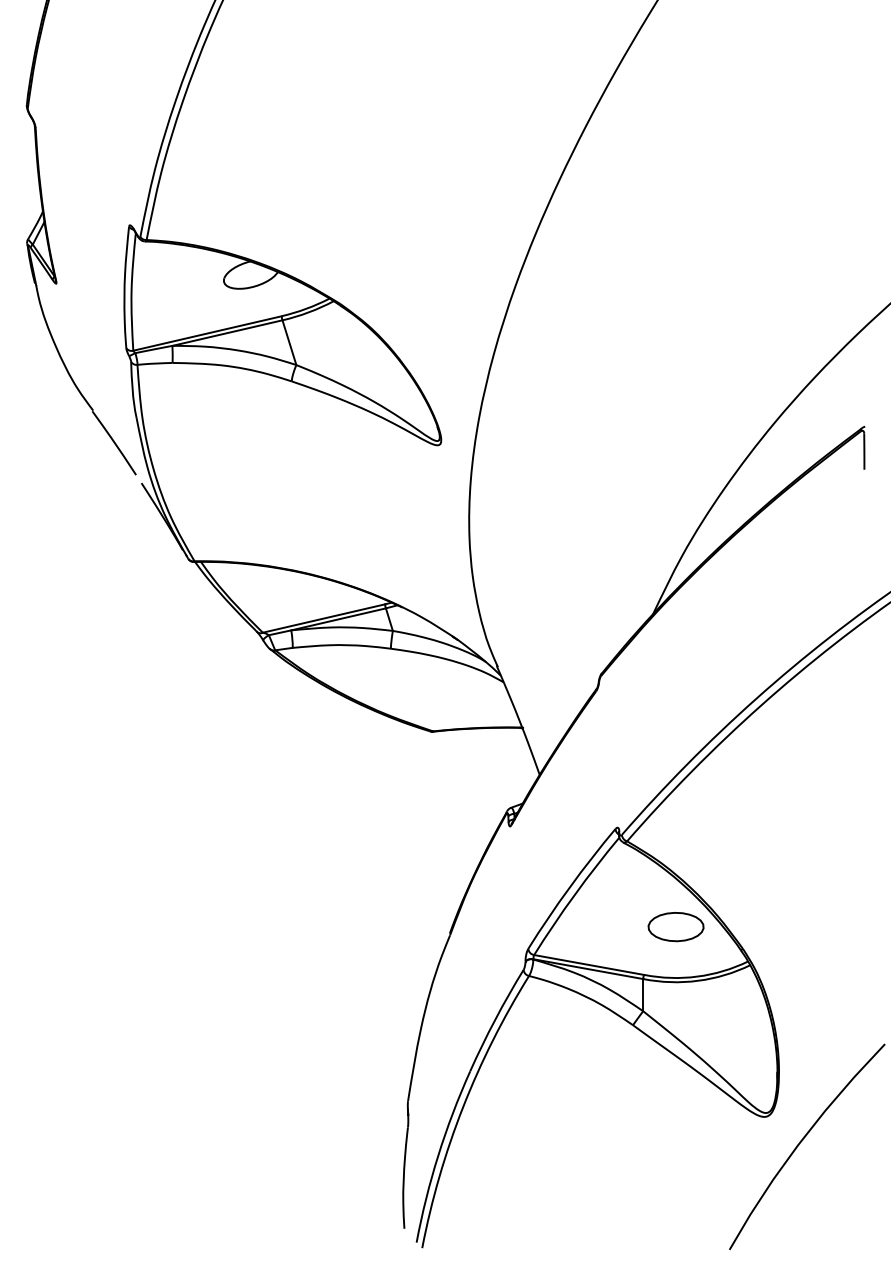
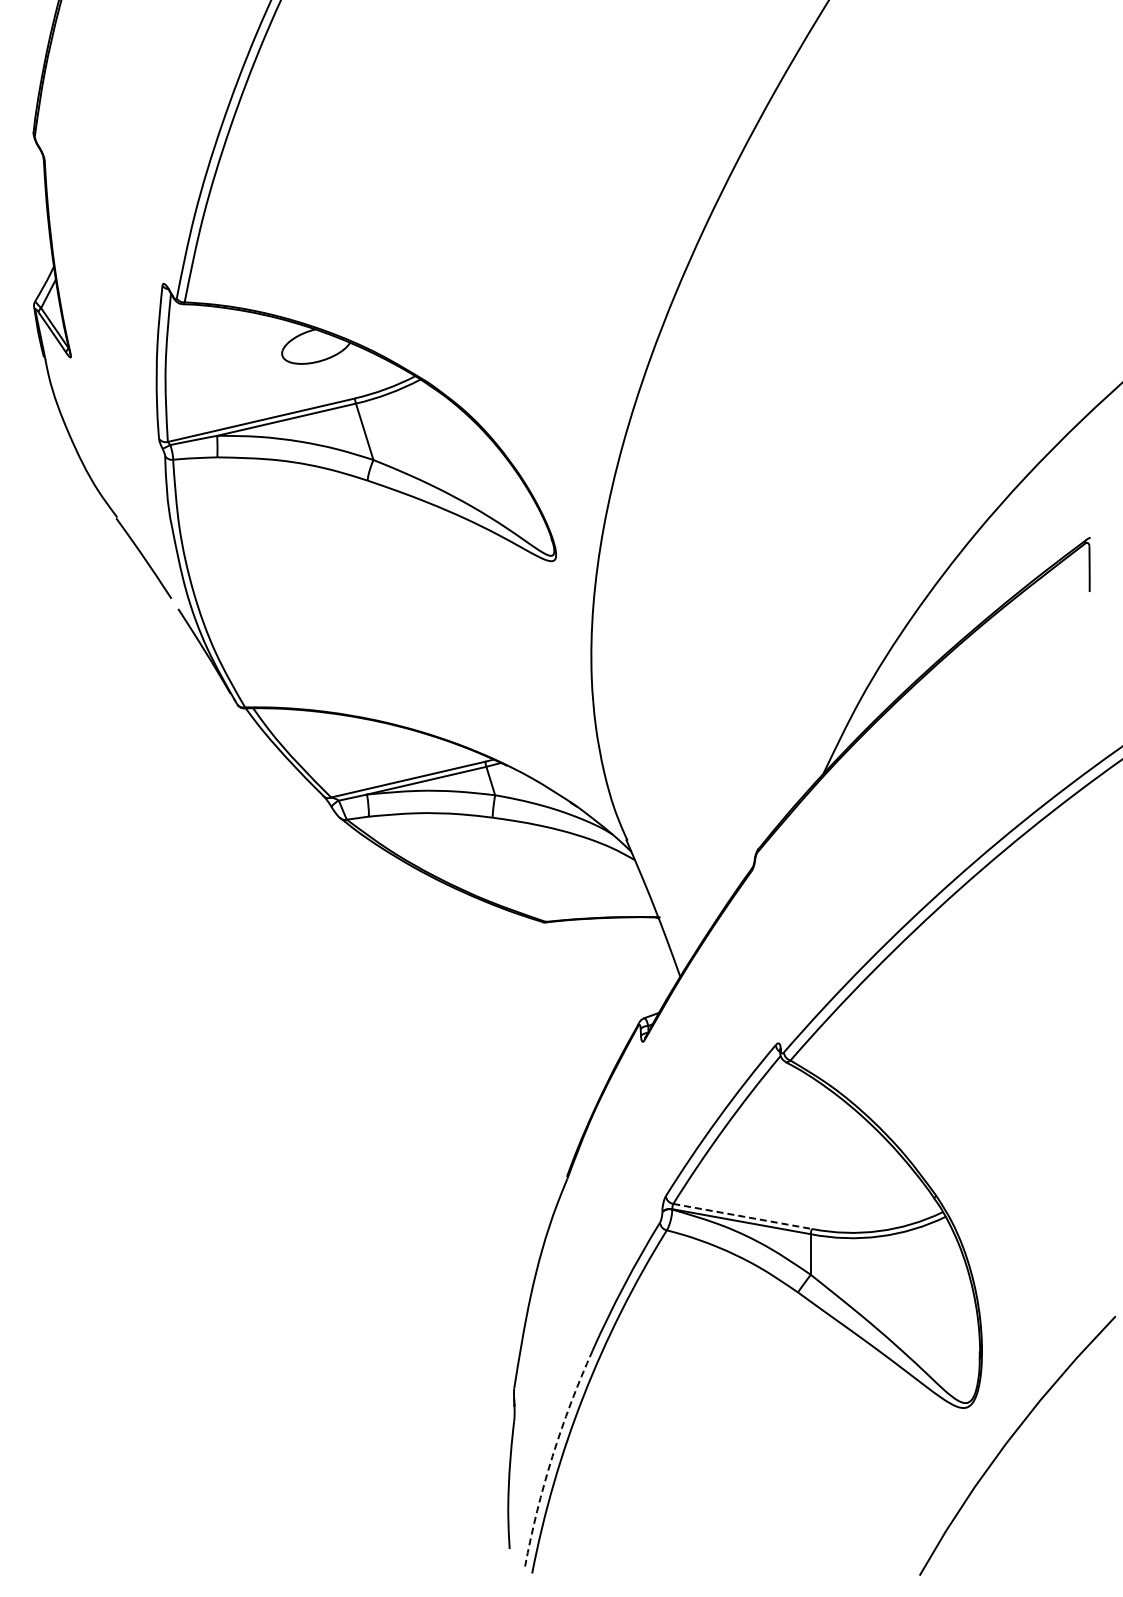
part: (675, 926) -> (851, 1168), removed
line: (589, 965) -> (742, 1216), solid -> dashed
arc: (438, 1155) -> (552, 1456), solid -> dashed

